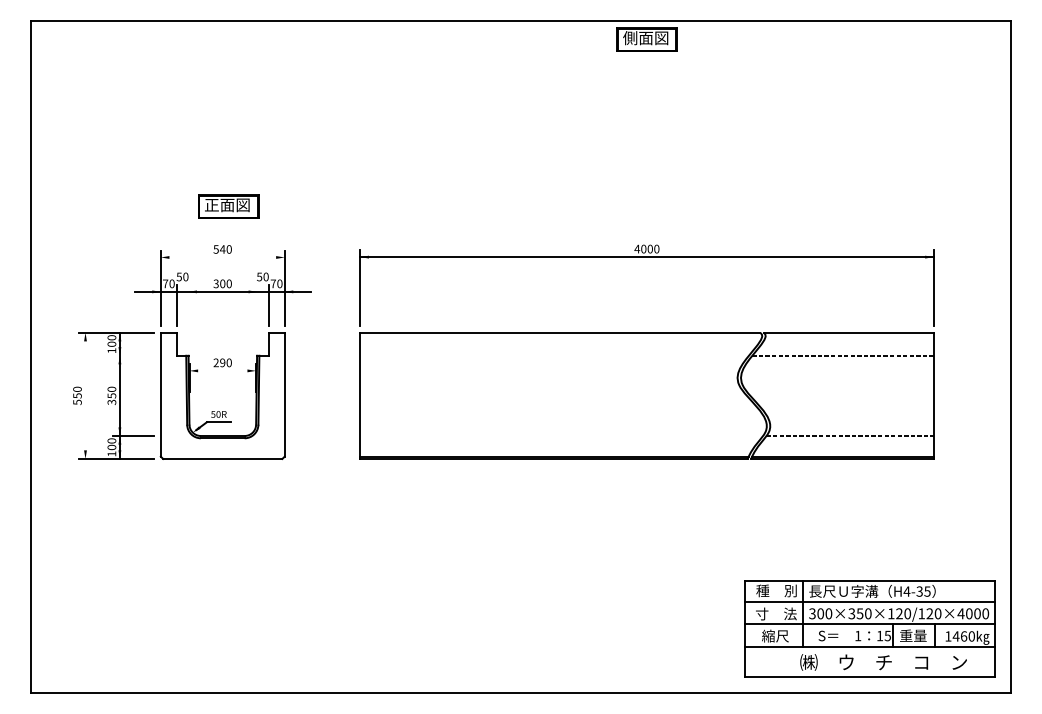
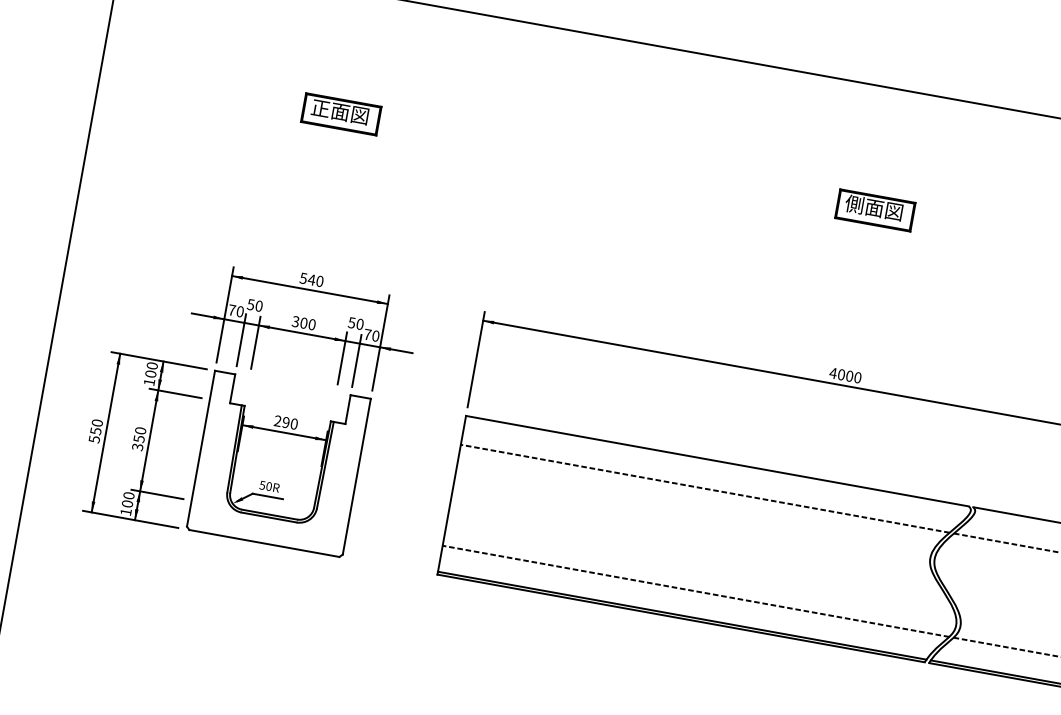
part: (646, 39) -> (874, 209), moved
part: (228, 206) -> (341, 113), moved
line: (222, 257) -> (309, 289), added
line: (188, 305) -> (255, 342), added
line: (257, 305) -> (342, 358), added
line: (133, 355) -> (175, 393), added
line: (554, 355) -> (705, 488), added
line: (222, 370) -> (284, 432), added
line: (85, 395) -> (106, 432), added
line: (561, 436) -> (695, 591), added

